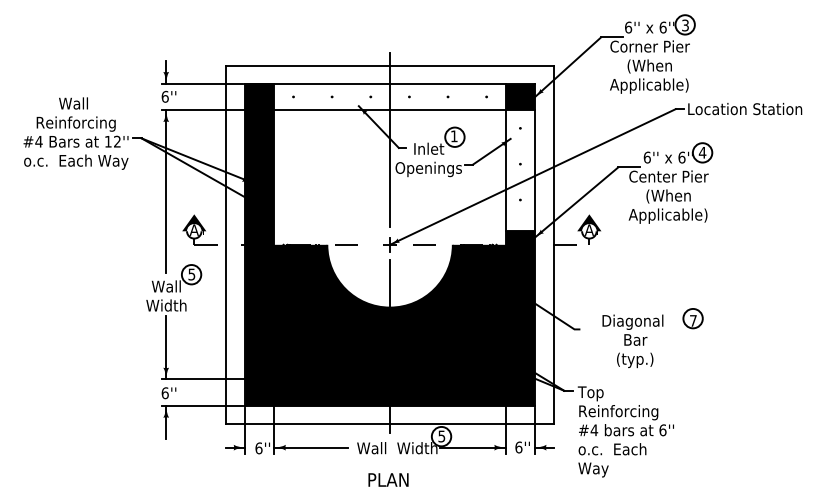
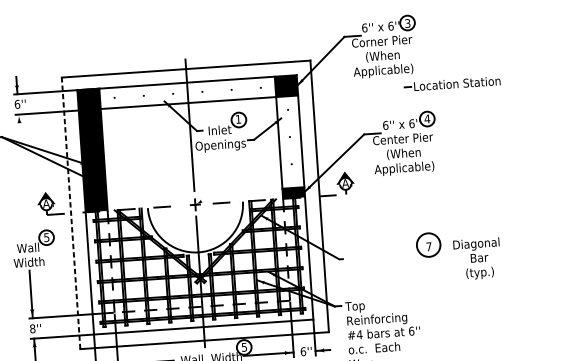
line: (532, 176) -> (299, 145), removed
line: (166, 191) -> (23, 176), removed
line: (225, 244) -> (70, 213), solid -> dashed
circle: (692, 318) -> (428, 245), size x1.6
fill: (389, 325) -> (199, 265), removed
text: (632, 341) -> (477, 259), moved
text: (164, 392) -> (32, 328), 6'' -> 8''

